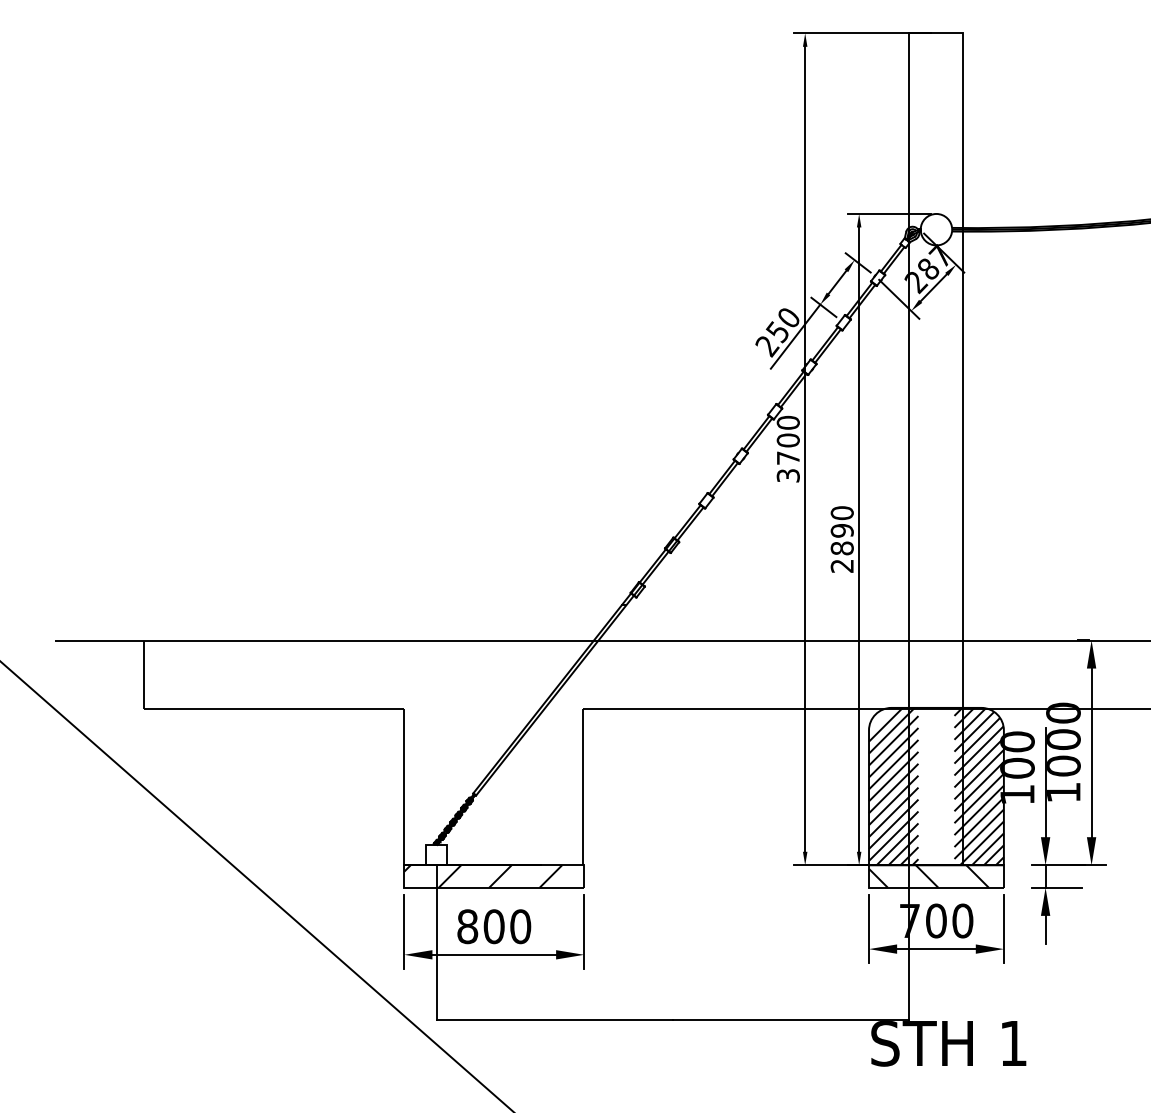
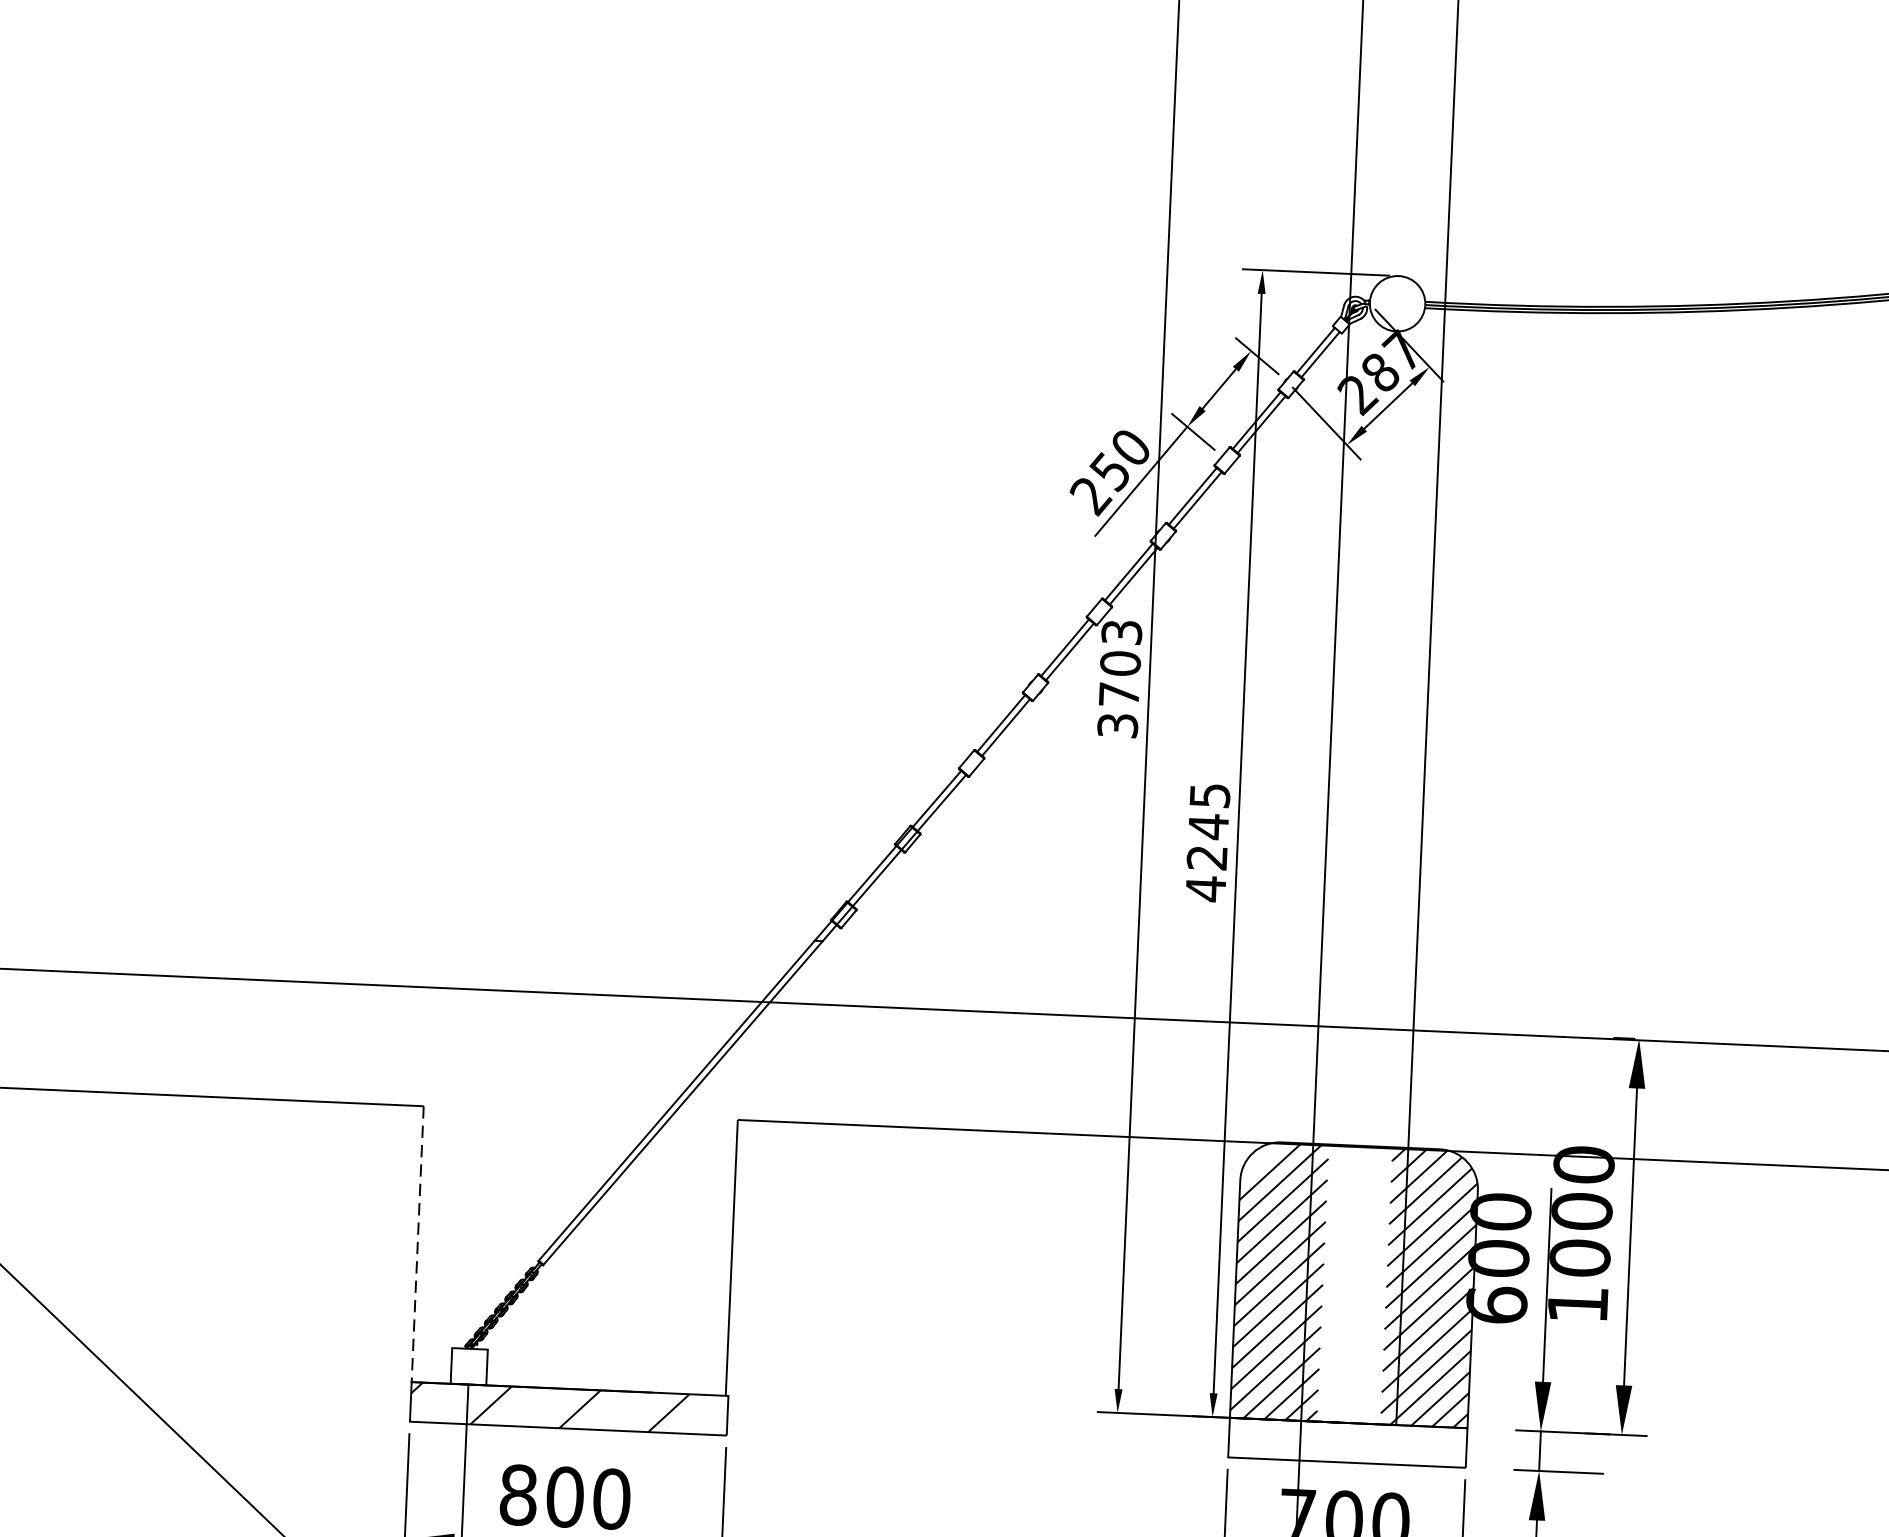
text: (787, 422) -> (1120, 631), 3700 -> 3703
text: (841, 539) -> (1206, 842), 2890 -> 4245
line: (404, 787) -> (417, 1245), solid -> dashed
text: (1017, 794) -> (1496, 1304), 100 -> 600
hatch: (928, 876) -> (1333, 1442), removed

